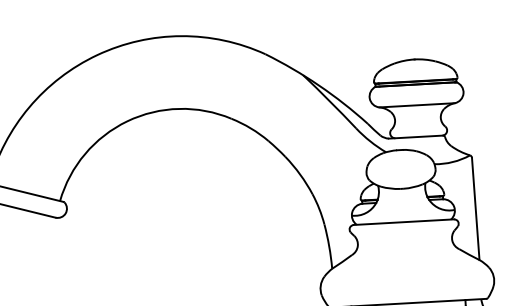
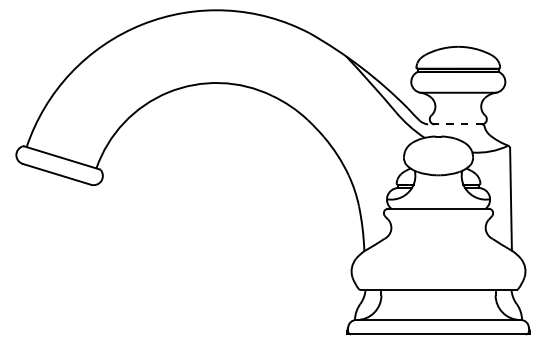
line: (415, 137) -> (454, 124), solid -> dashed

